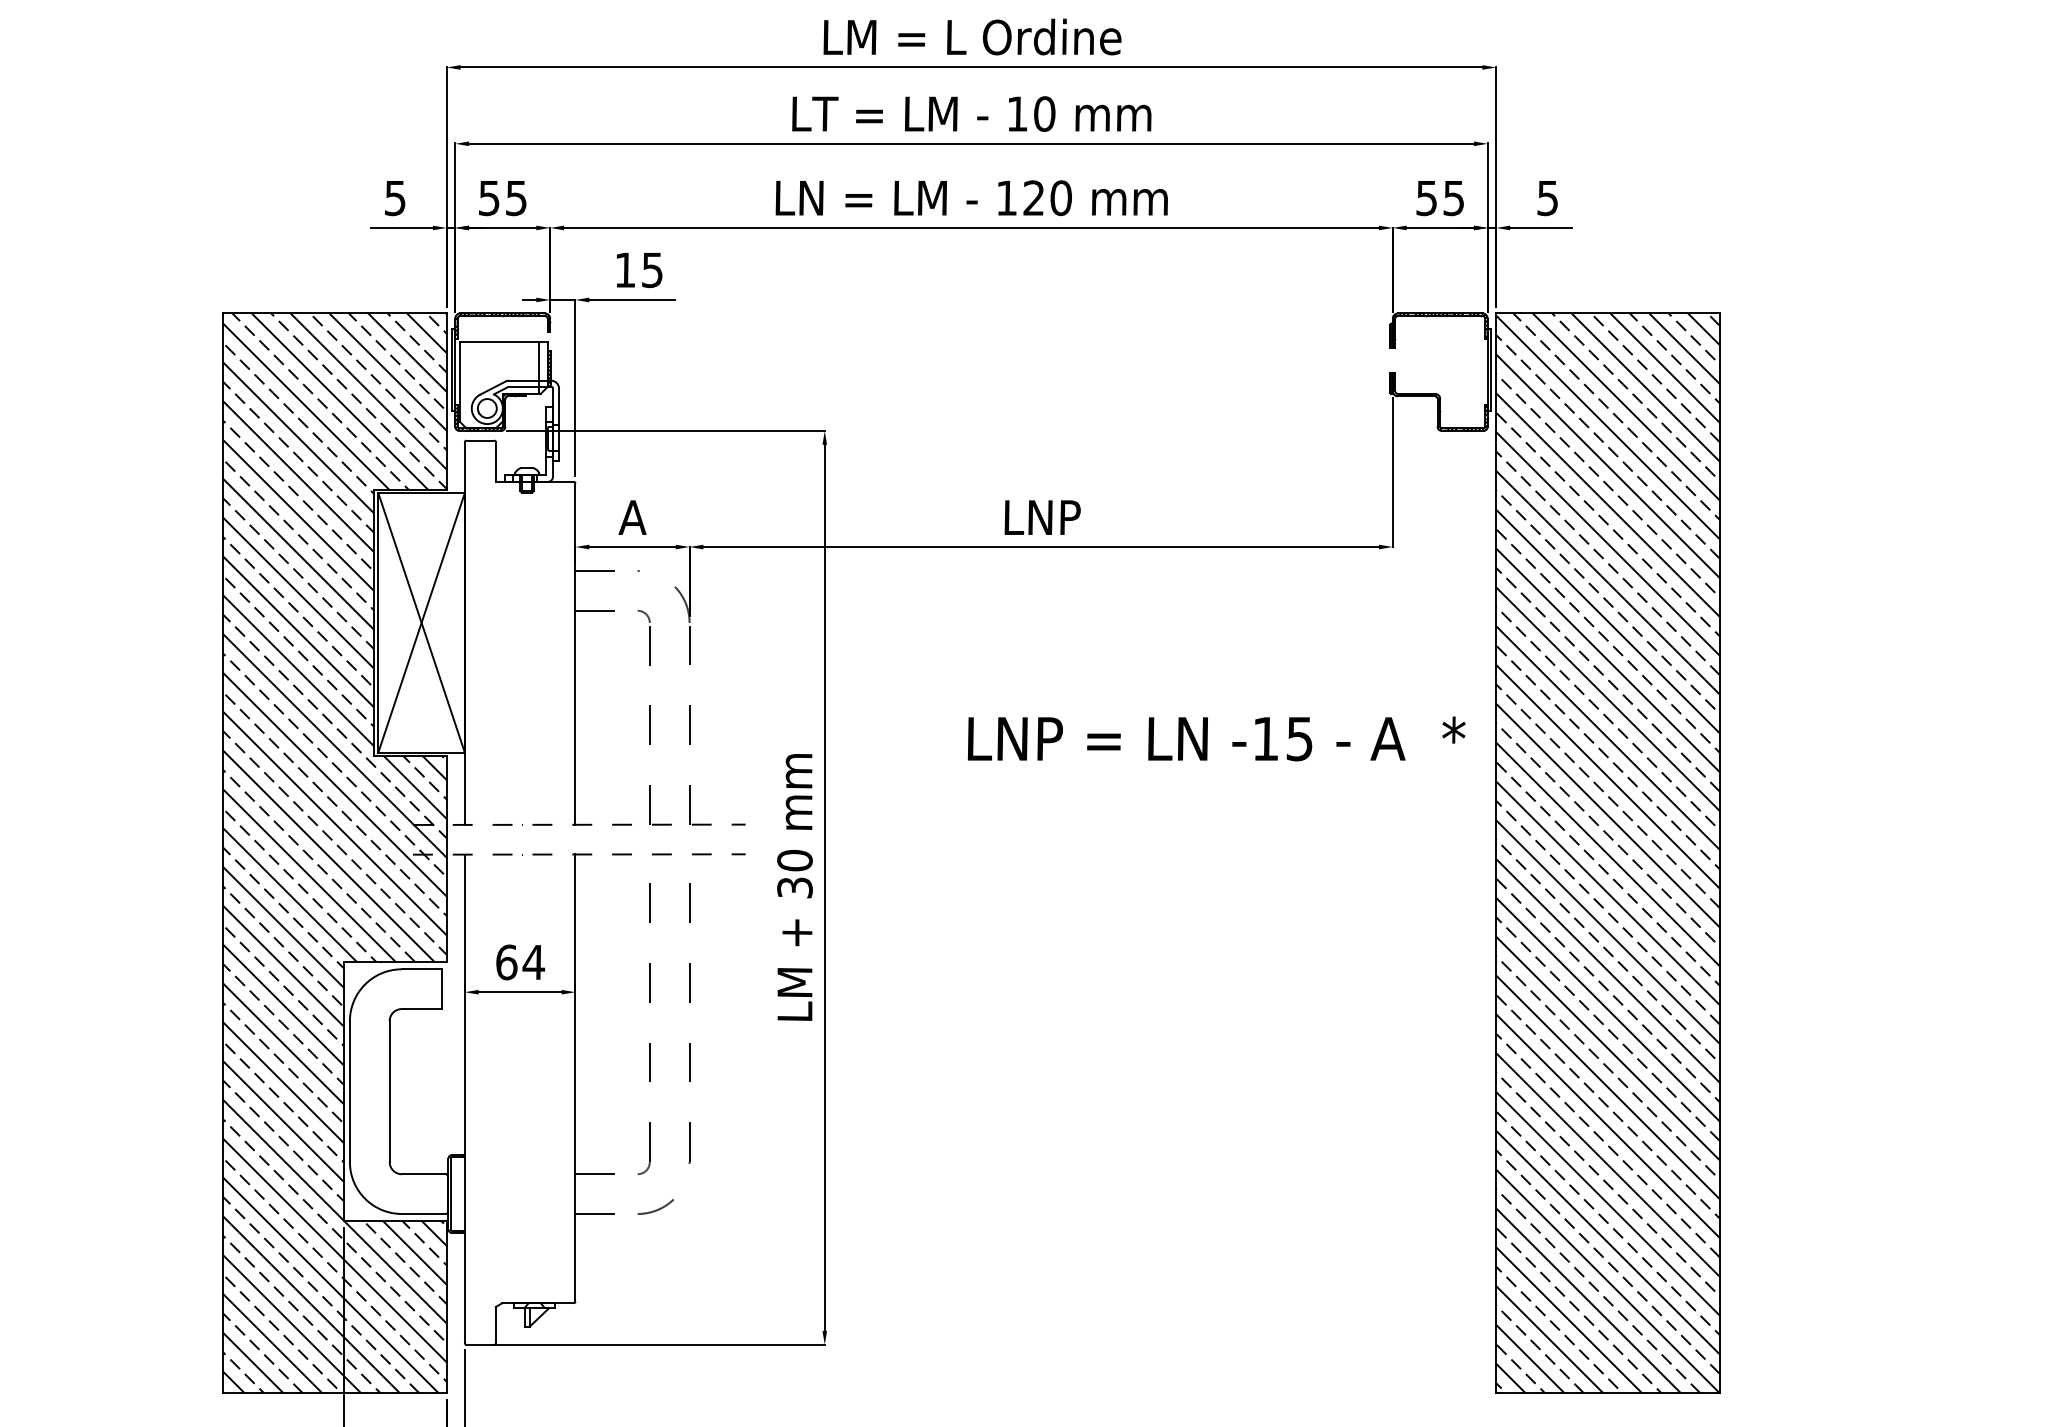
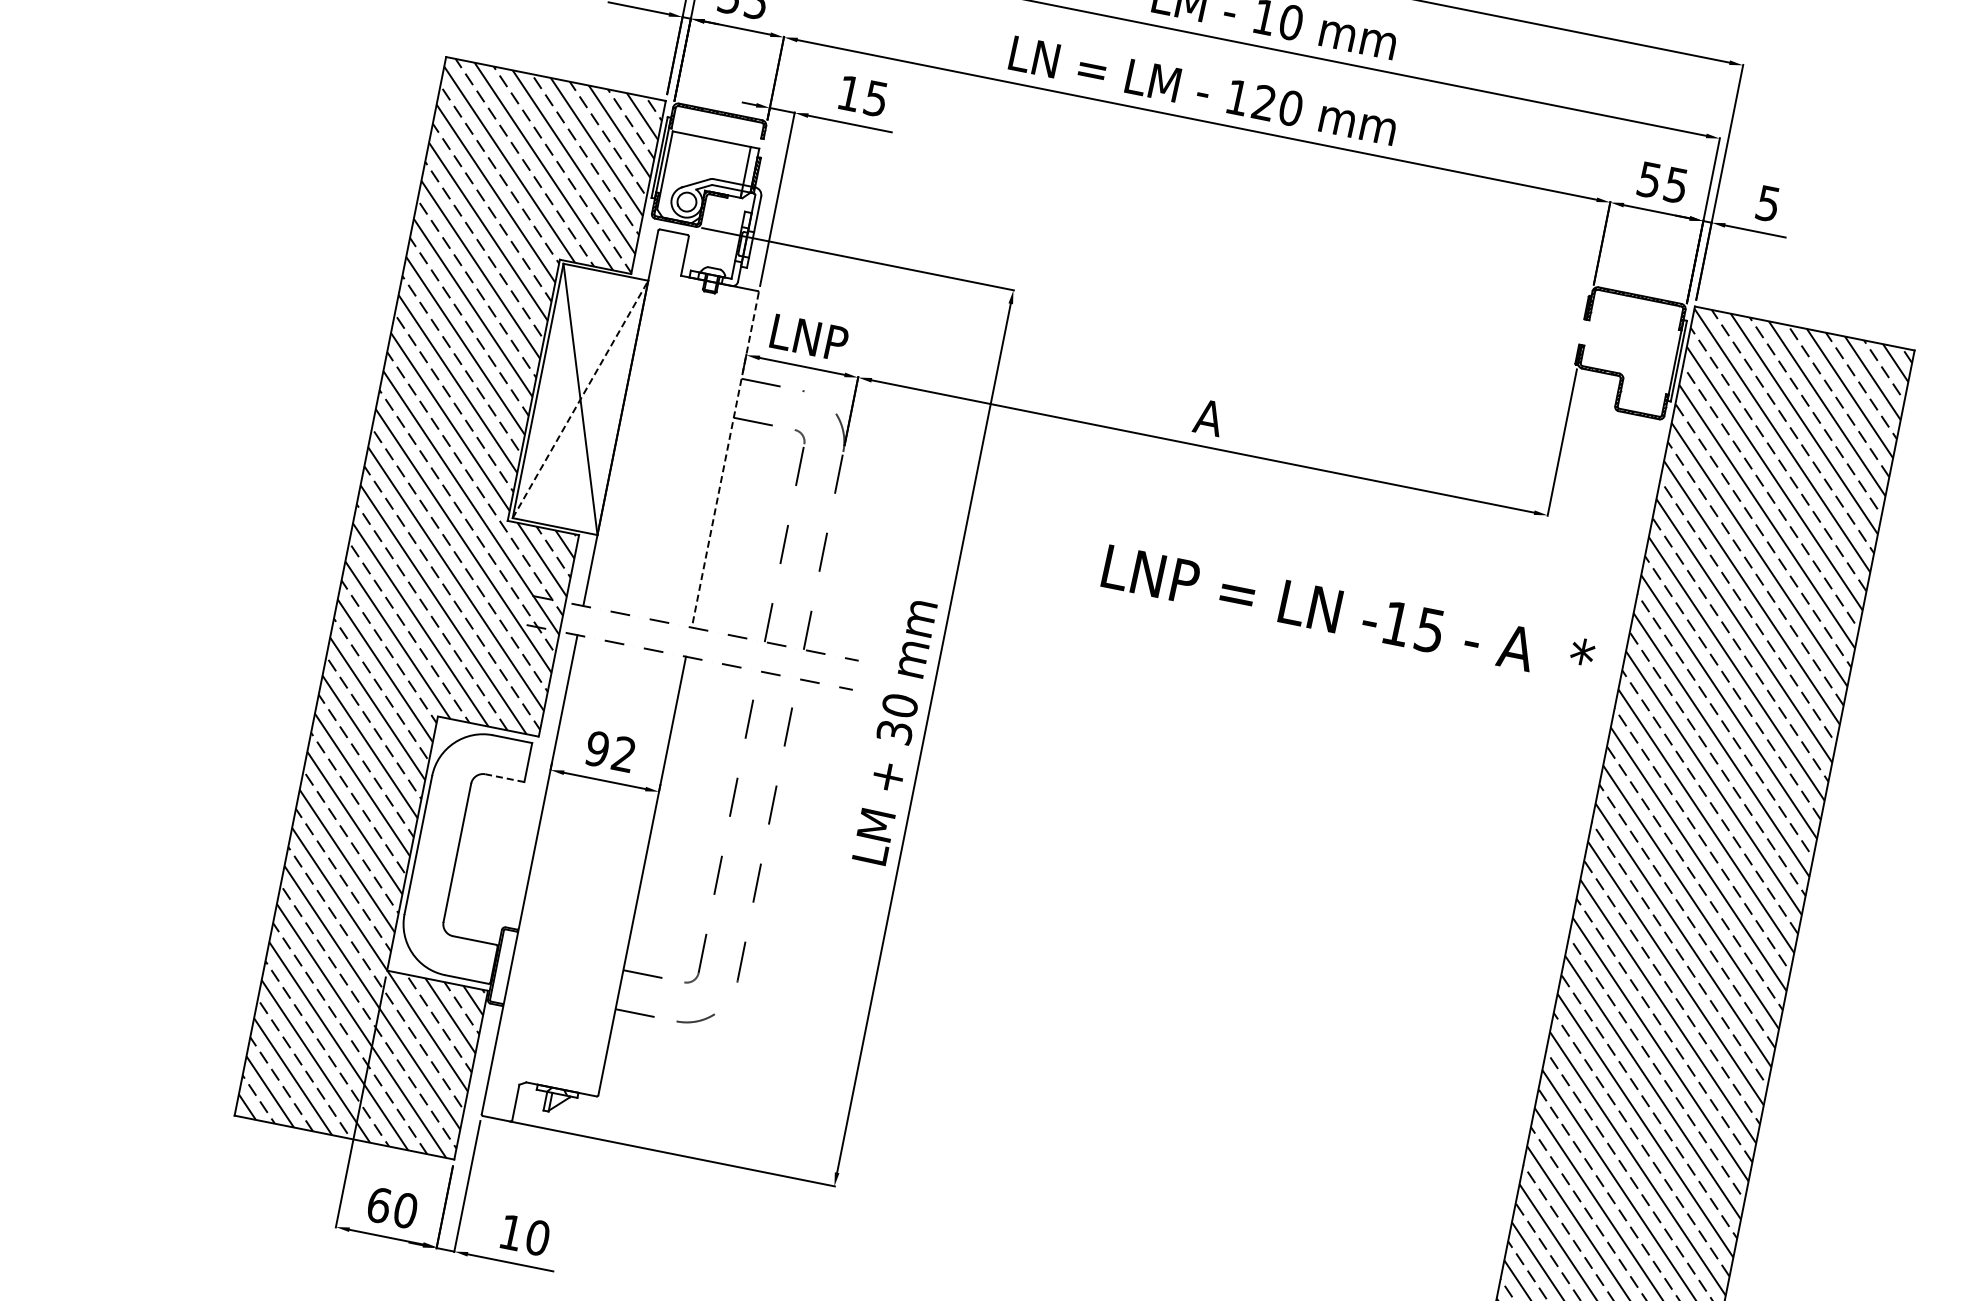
text: (634, 517) -> (809, 337), A -> LNP
text: (1042, 517) -> (1210, 417), LNP -> A
line: (421, 622) -> (580, 399), solid -> dashed
line: (575, 654) -> (725, 460), solid -> dashed
text: (1216, 738) -> (1348, 613), moved
text: (520, 962) -> (610, 751), 64 -> 92
line: (421, 1009) -> (504, 778), solid -> dashed

